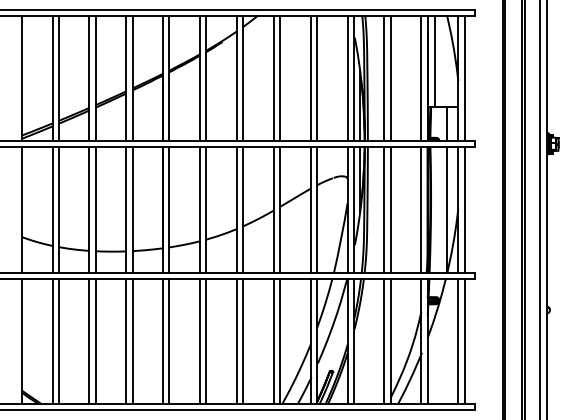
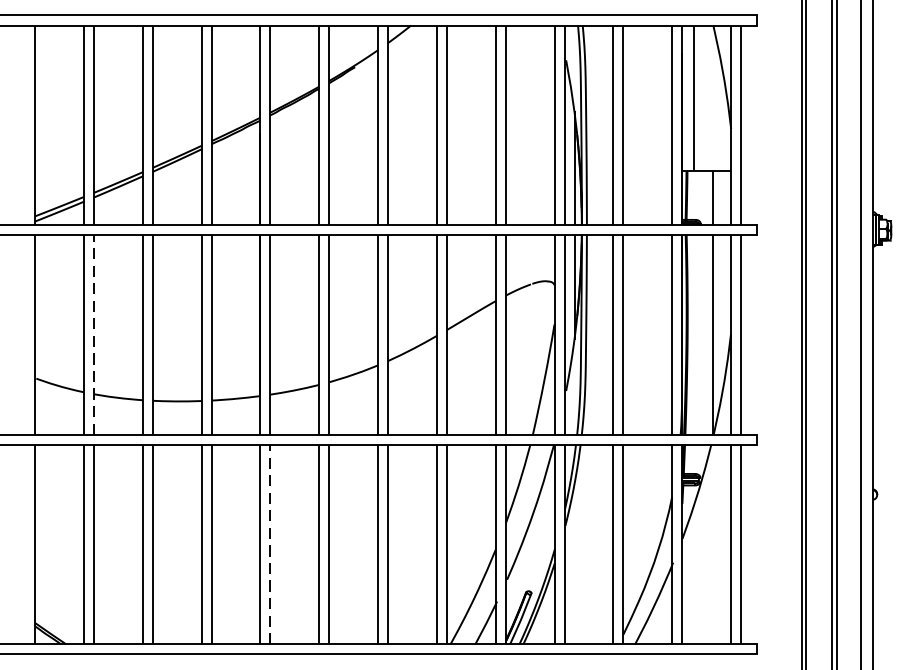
line: (58, 209) -> (93, 334), solid -> dashed
line: (169, 341) -> (270, 544), solid -> dashed

